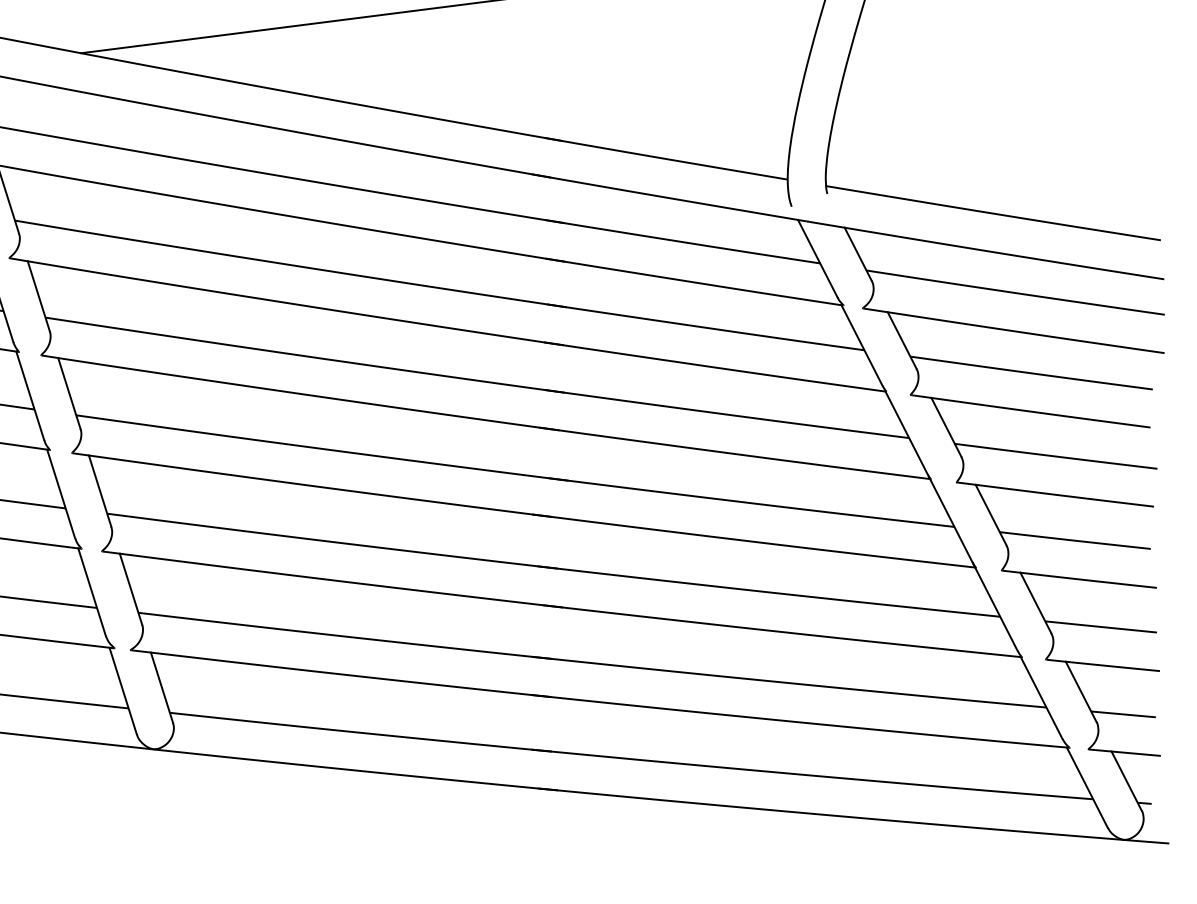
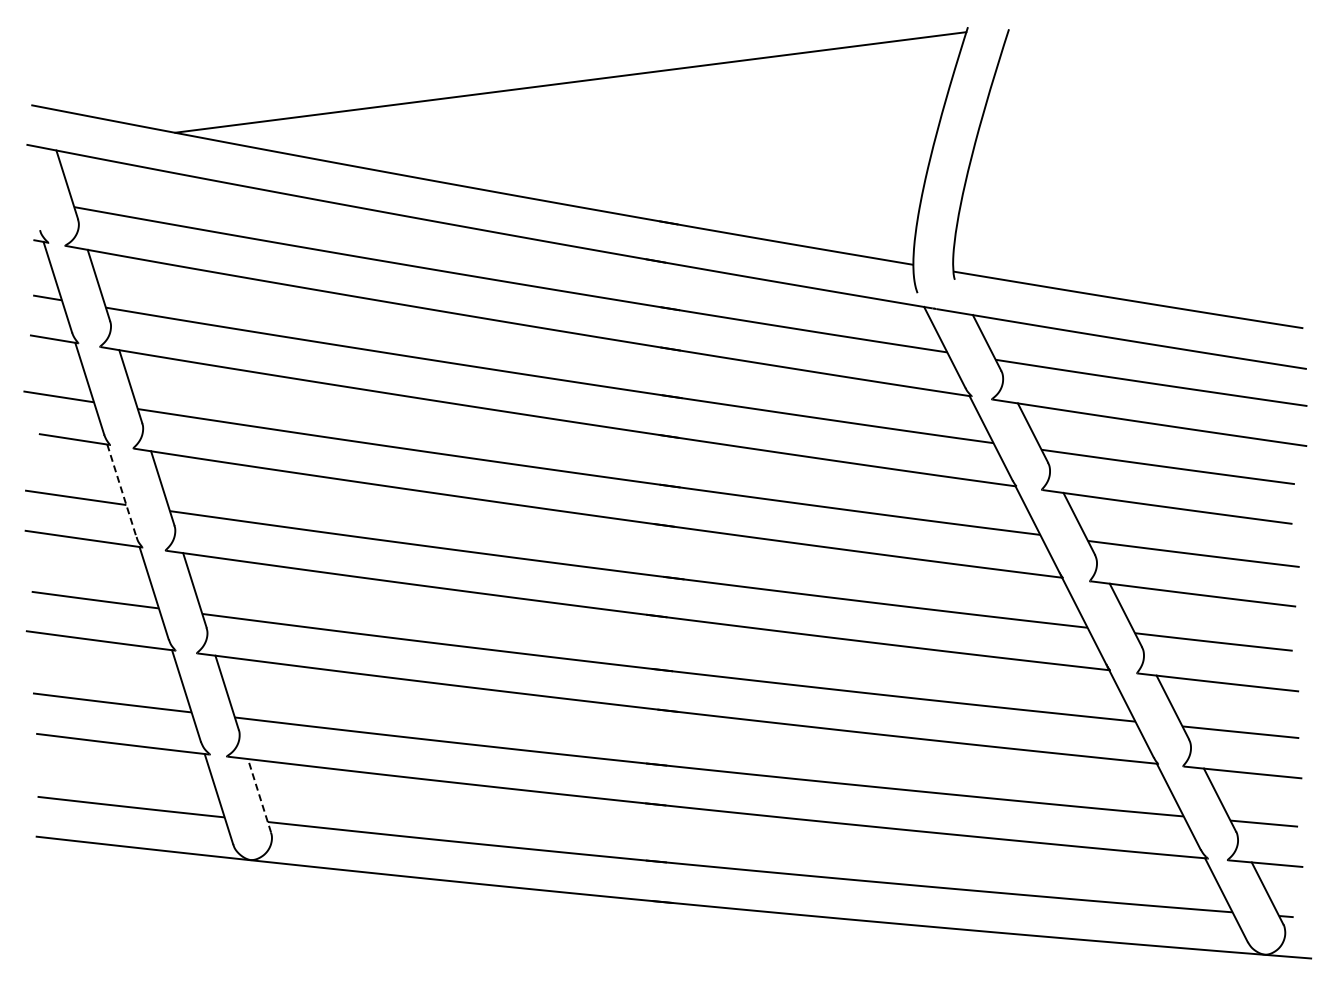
line: (30, 396) -> (122, 491), solid -> dashed
line: (161, 687) -> (259, 795), solid -> dashed

